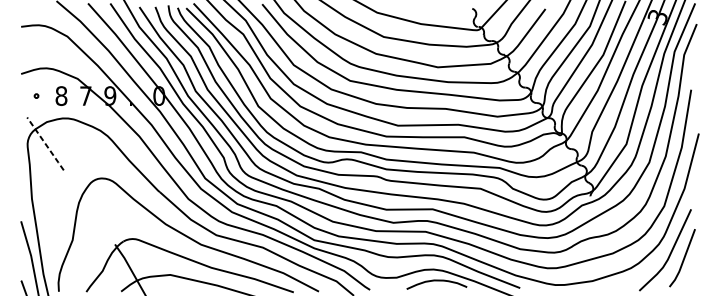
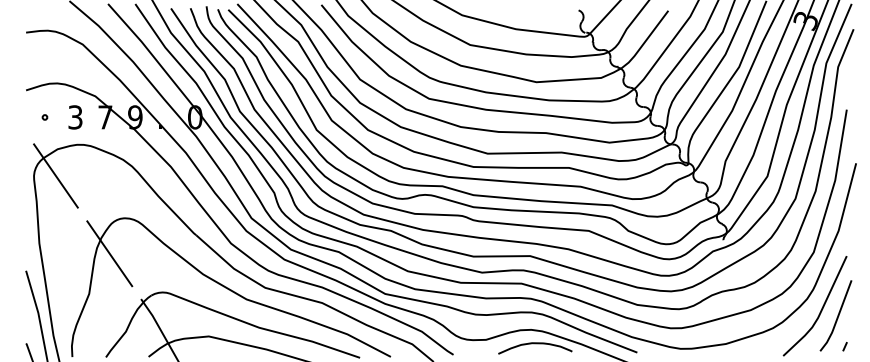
text: (61, 96) -> (75, 117), 8 -> 3
line: (45, 144) -> (55, 176), dashed -> solid
line: (89, 207) -> (109, 253), added
line: (689, 283) -> (844, 346), added

